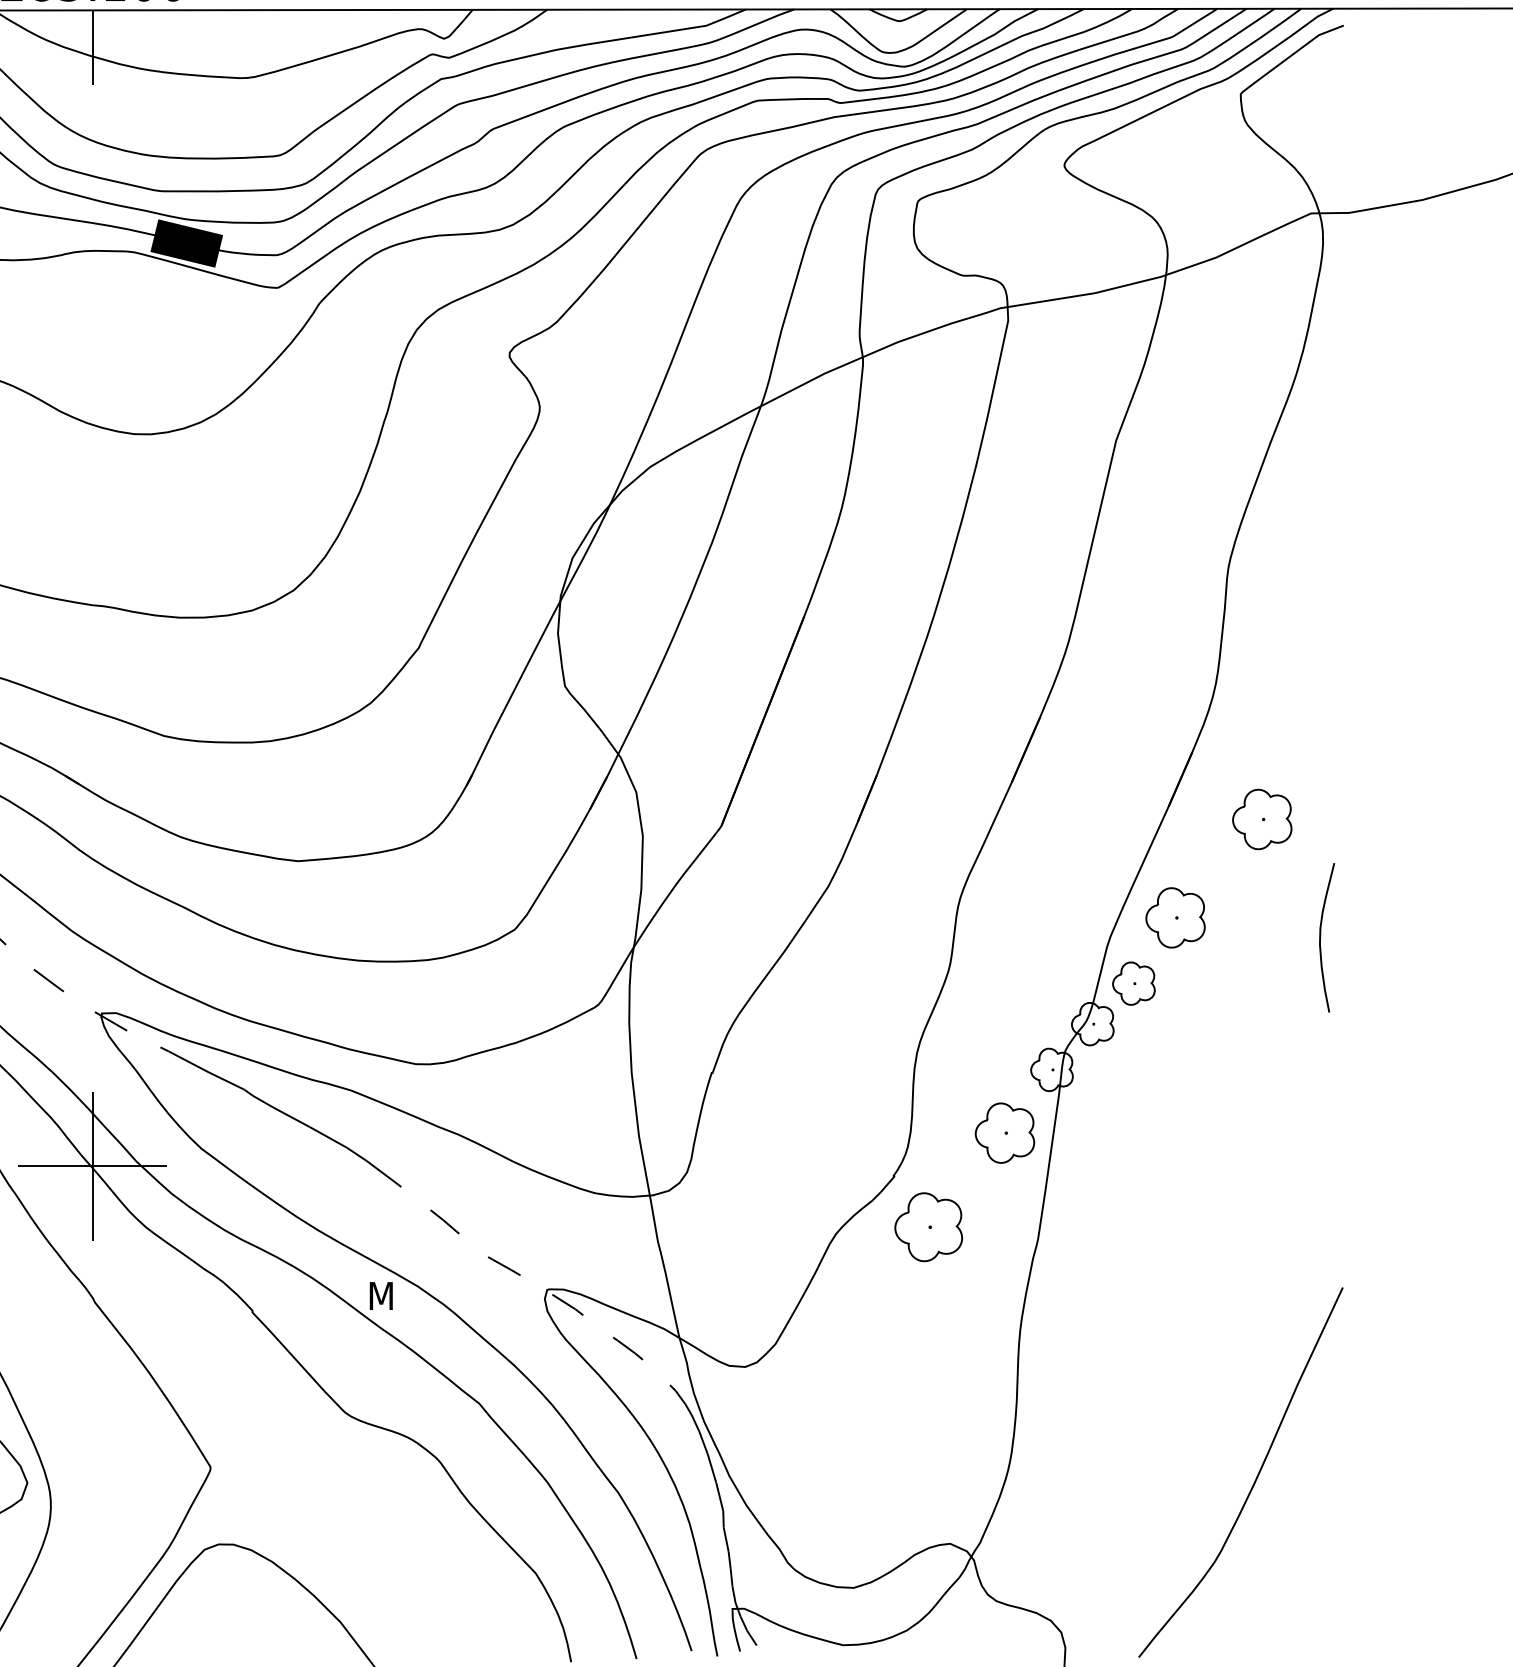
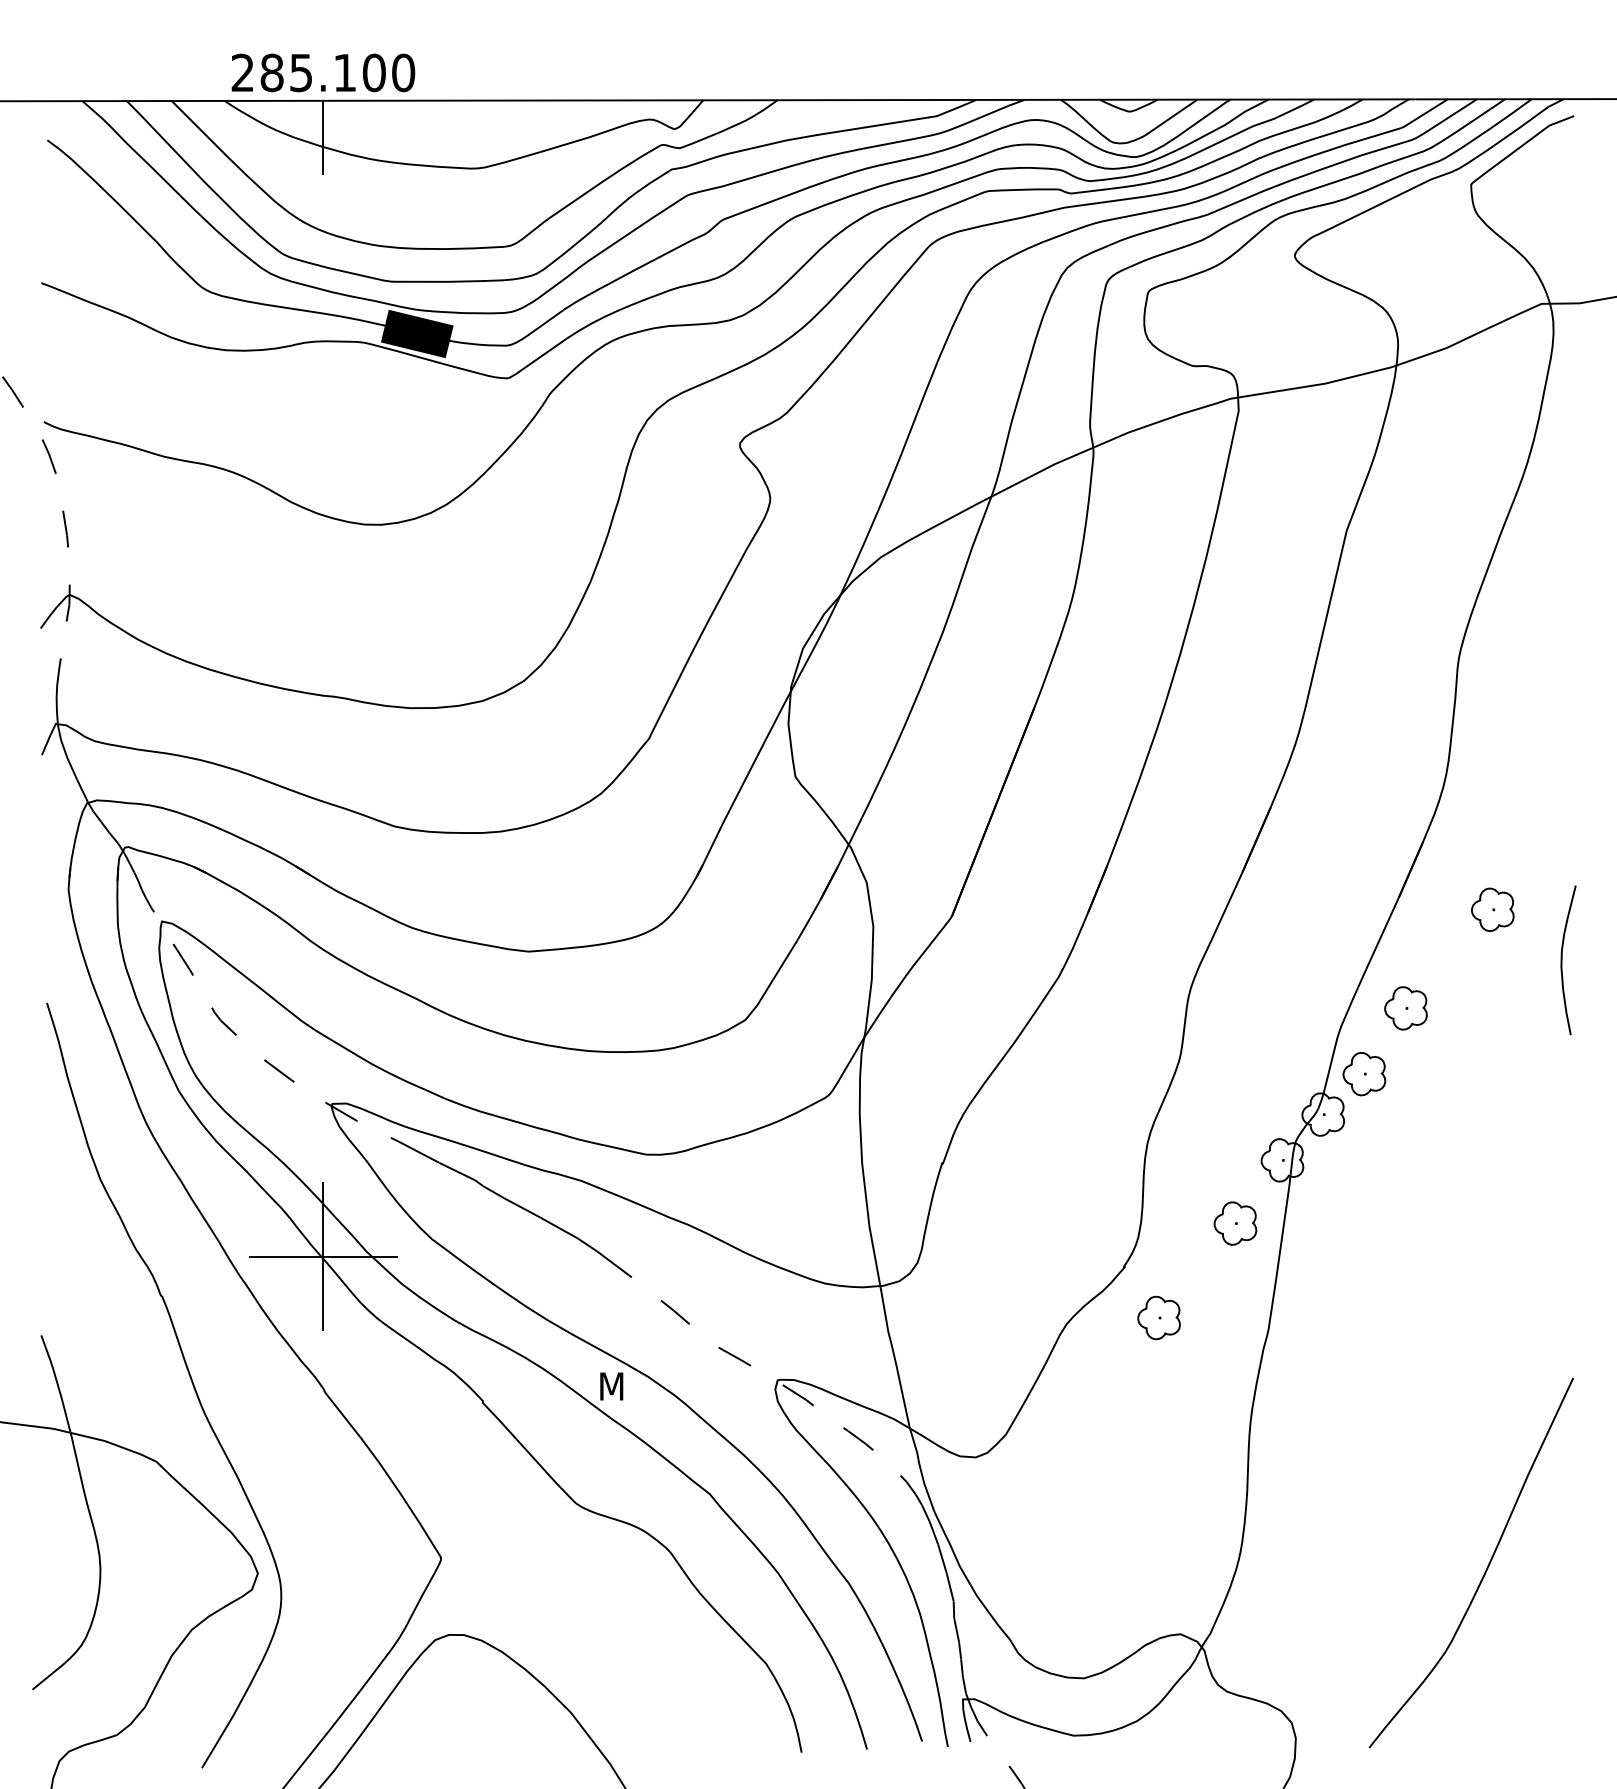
part: (1262, 819) -> (1492, 909), size x0.71
part: (1175, 918) -> (1405, 1008), size x0.71
curve: (1321, 937) -> (1562, 959), moved
part: (1005, 1133) -> (1235, 1223), size x0.71
part: (928, 1228) -> (1158, 1318), size x0.62

